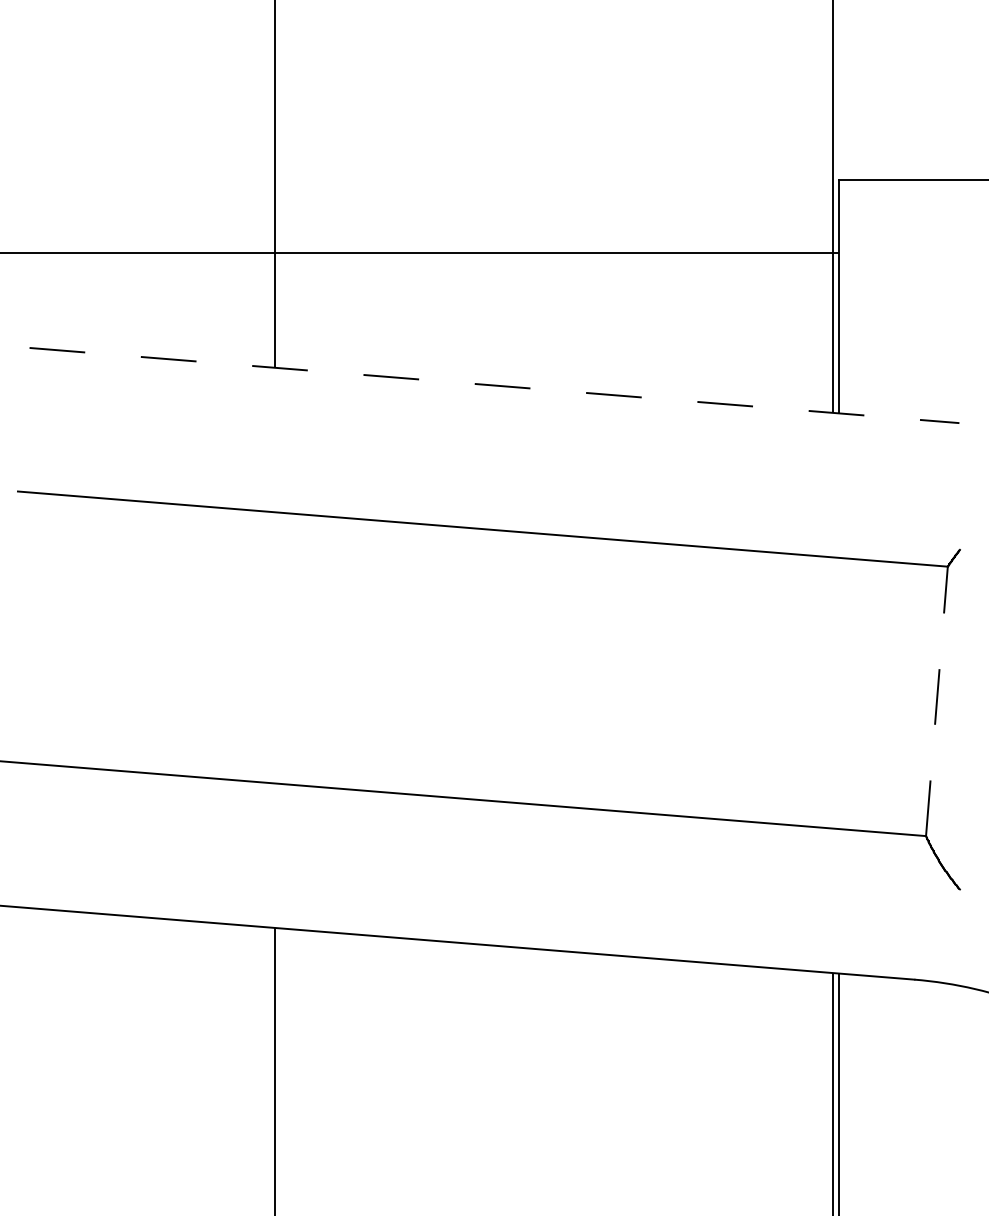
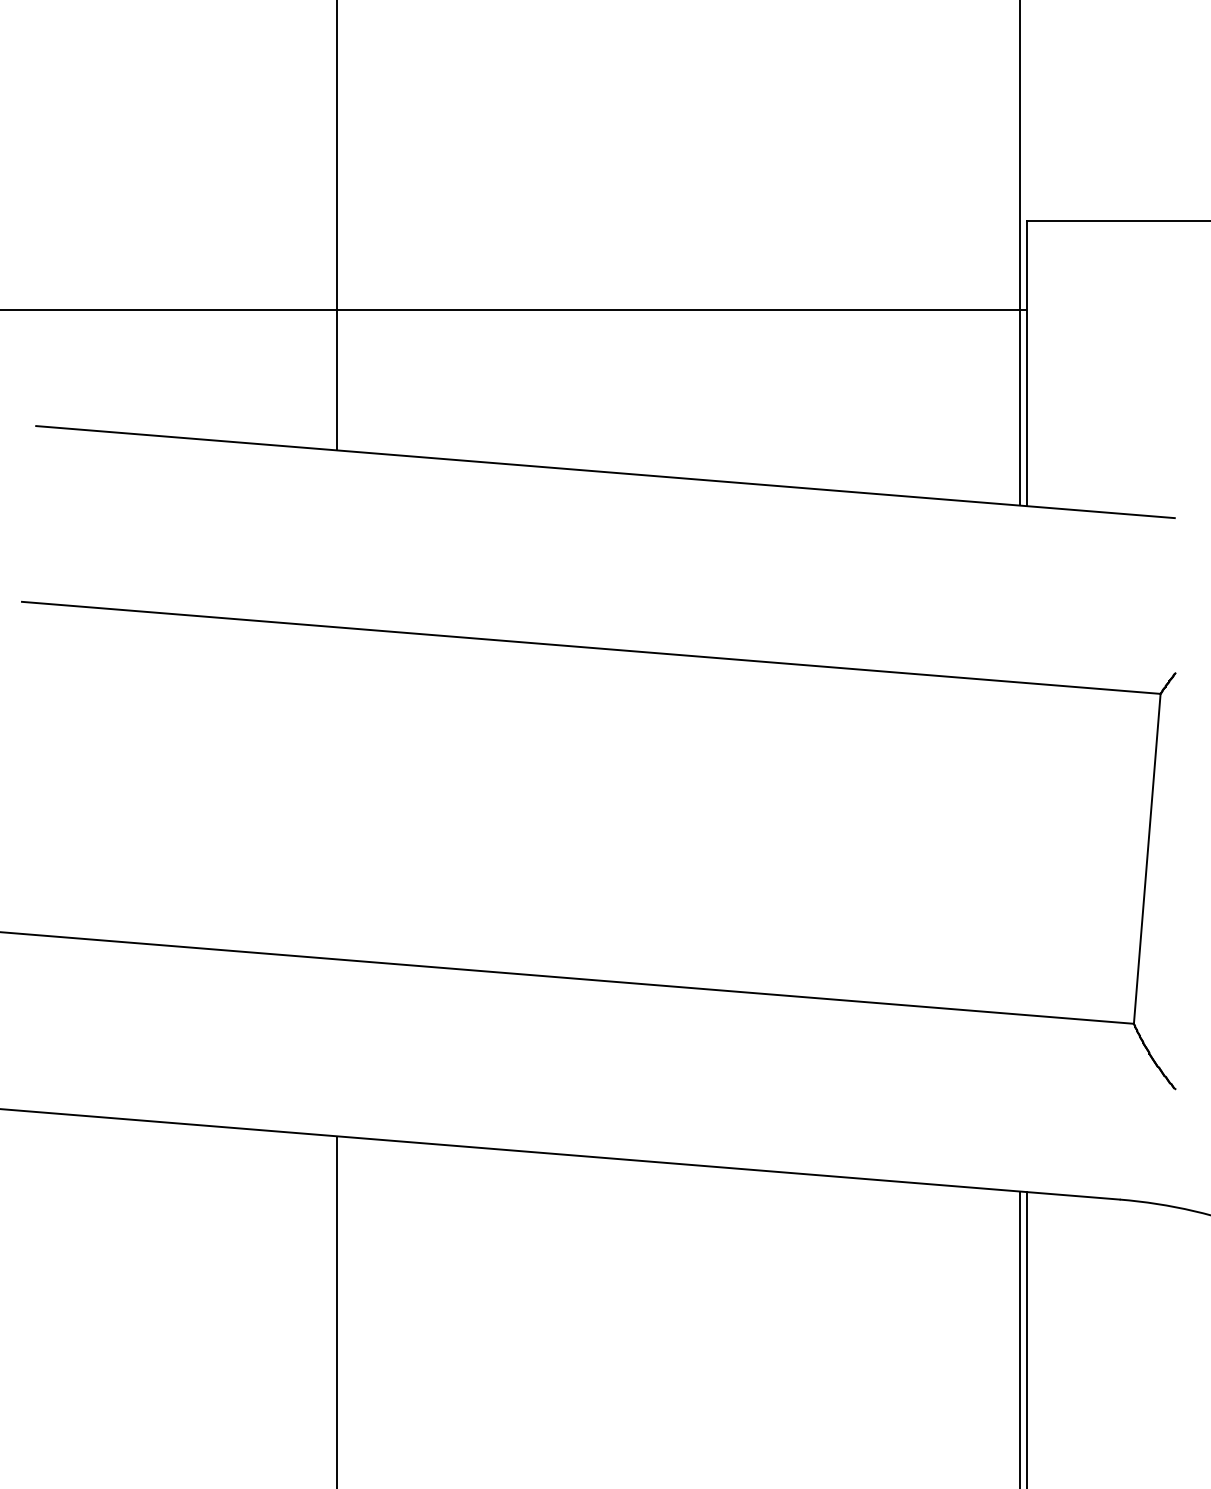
line: (494, 385) -> (605, 472), dashed -> solid
line: (936, 700) -> (1146, 857), dashed -> solid

